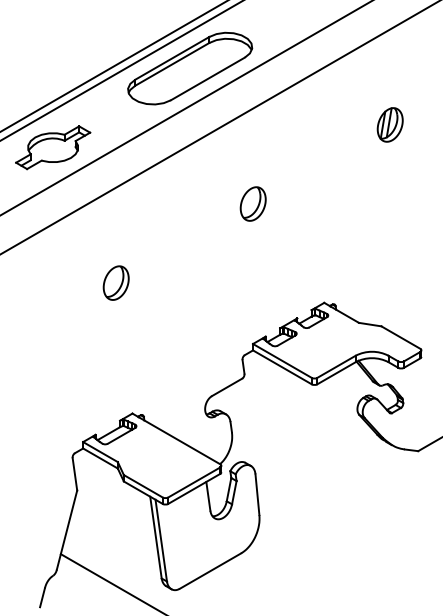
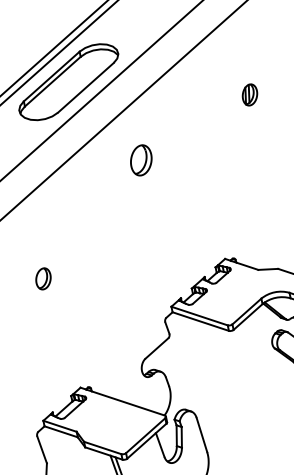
part: (389, 124) -> (249, 94), size x0.7
part: (252, 203) -> (140, 160), moved
part: (115, 282) -> (42, 278), size x0.7

